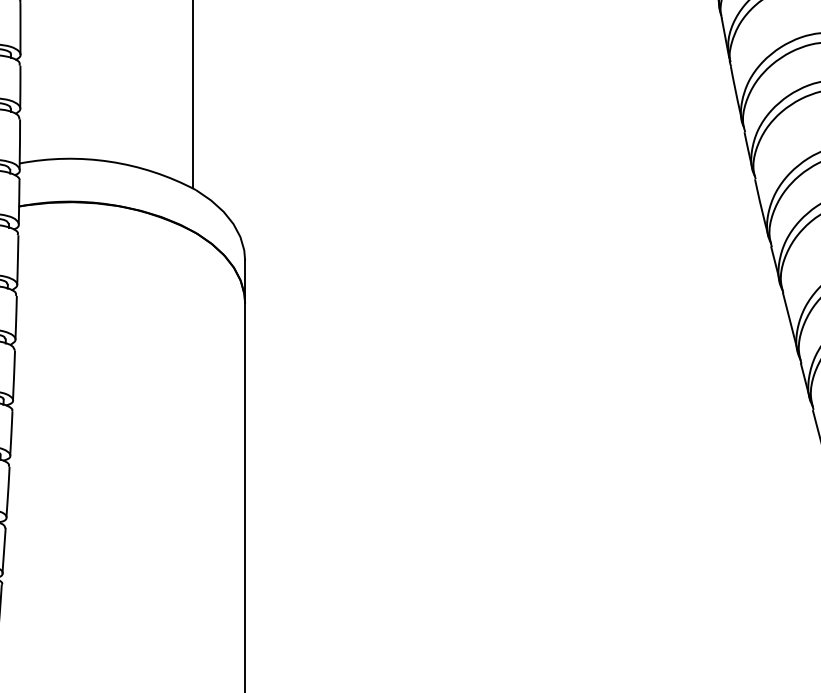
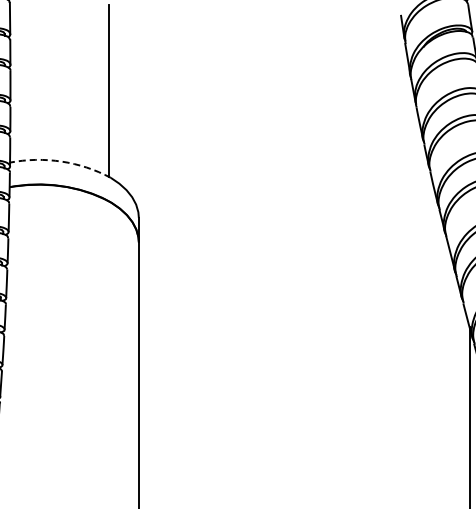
arc: (109, 161) -> (61, 161), solid -> dashed

